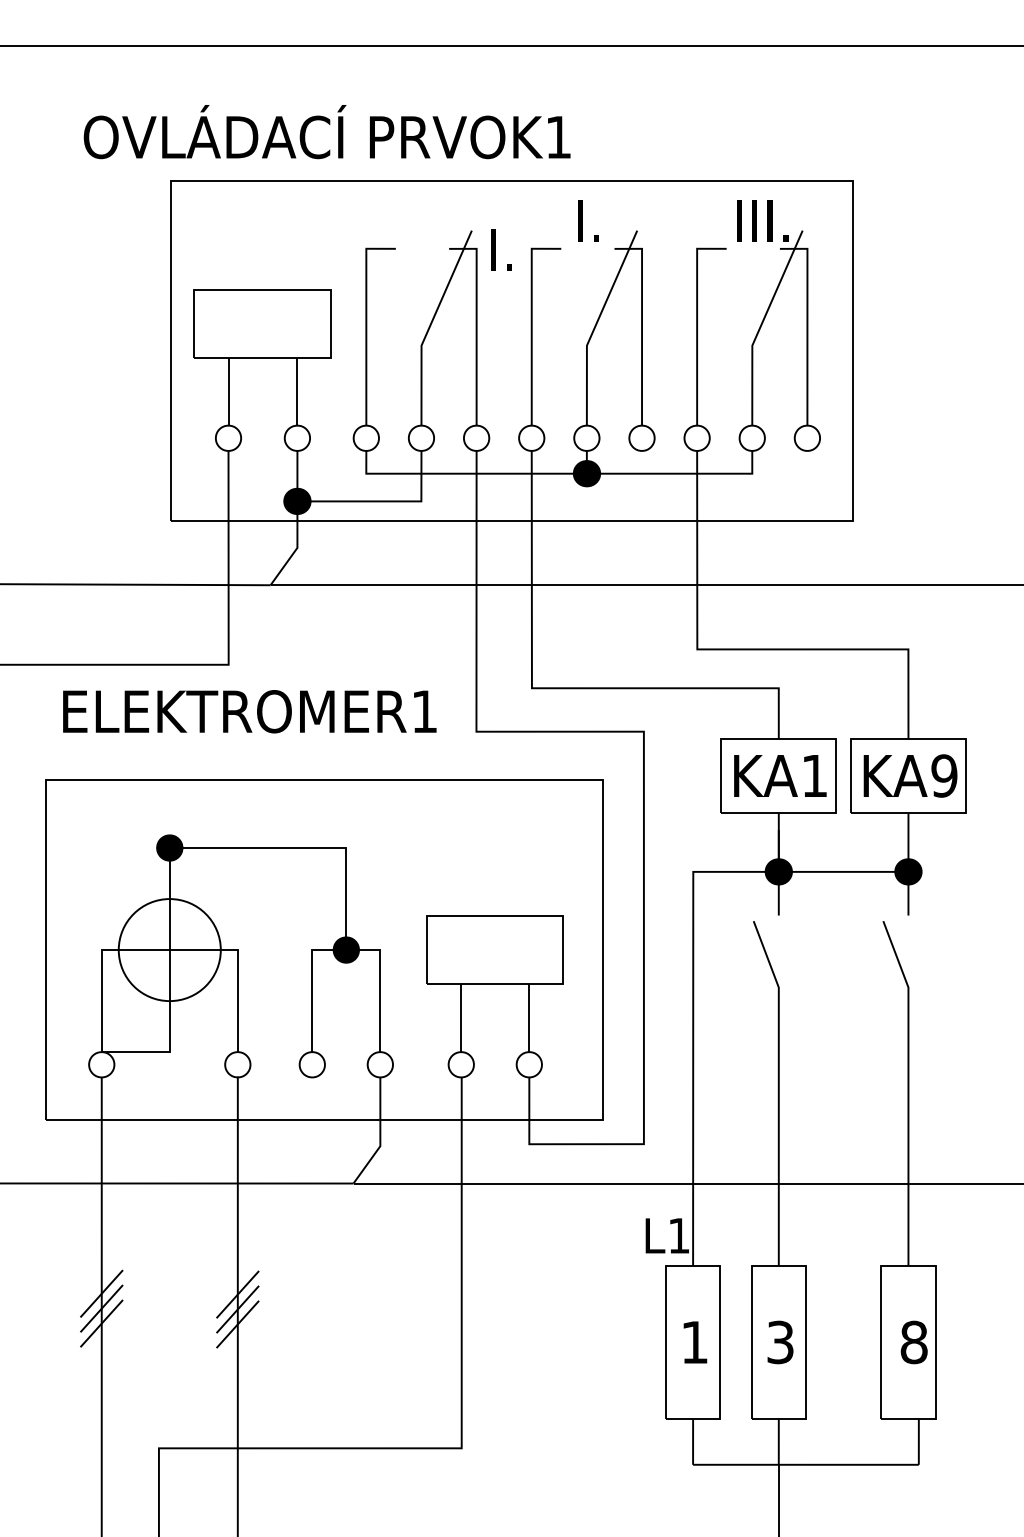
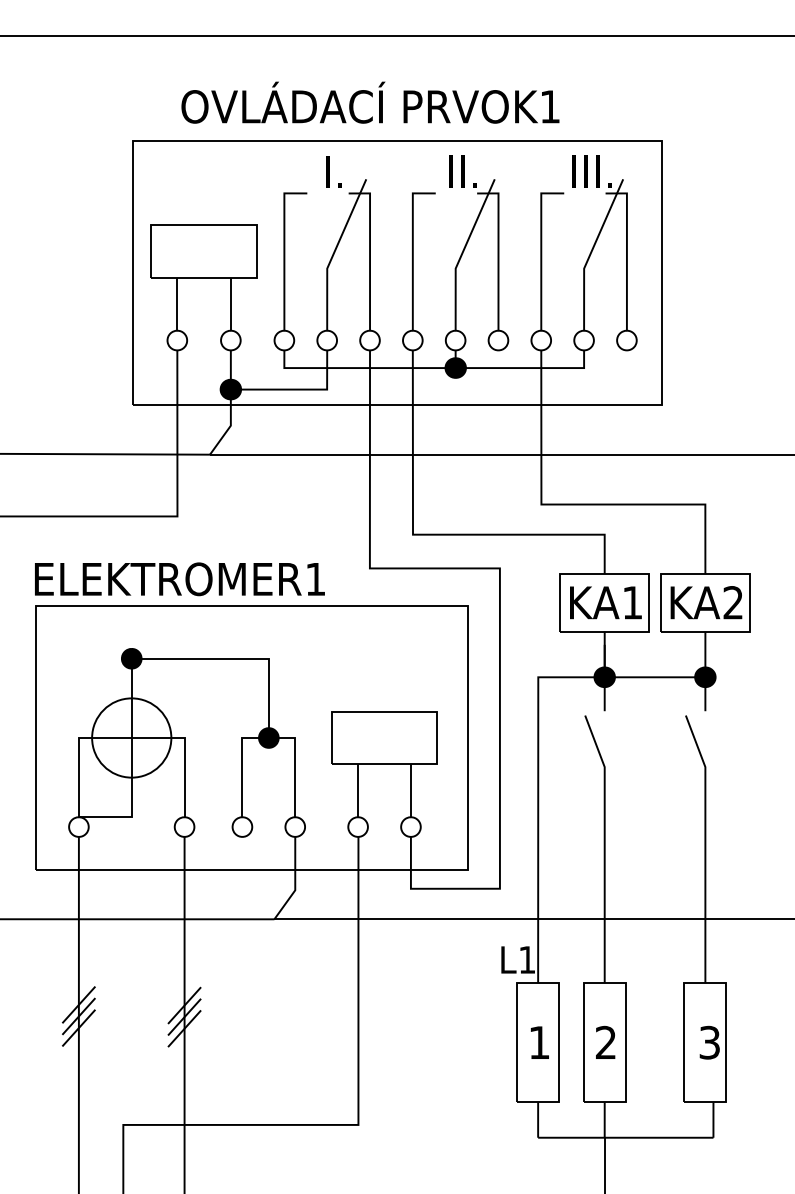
text: (326, 132) -> (369, 103), moved
text: (603, 220) -> (468, 171), I. -> II.
text: (501, 249) -> (334, 171), moved
text: (249, 711) -> (179, 579), moved
text: (944, 775) -> (733, 602), KA9 -> KA2
text: (780, 1342) -> (606, 1042), 3 -> 2
text: (913, 1342) -> (709, 1042), 8 -> 3

